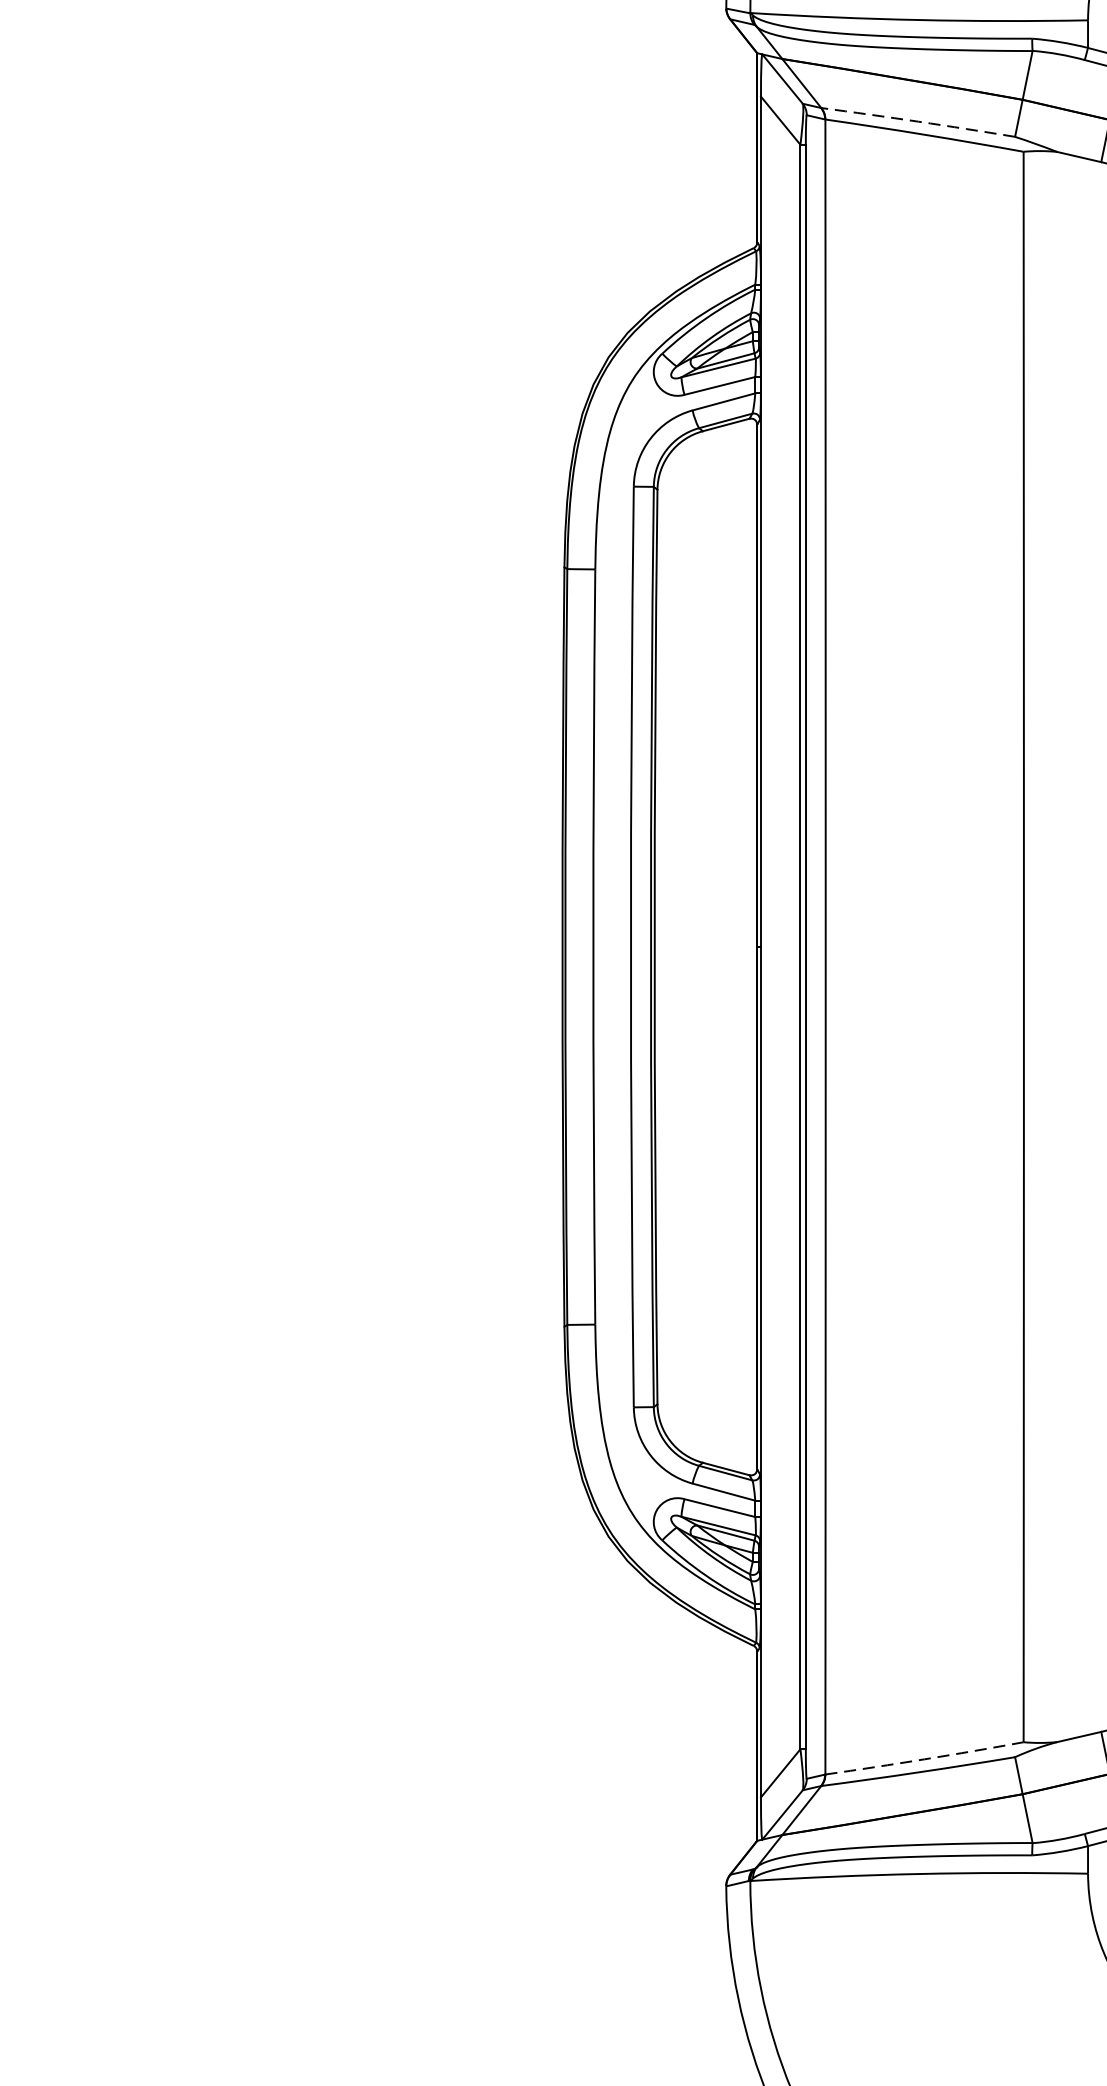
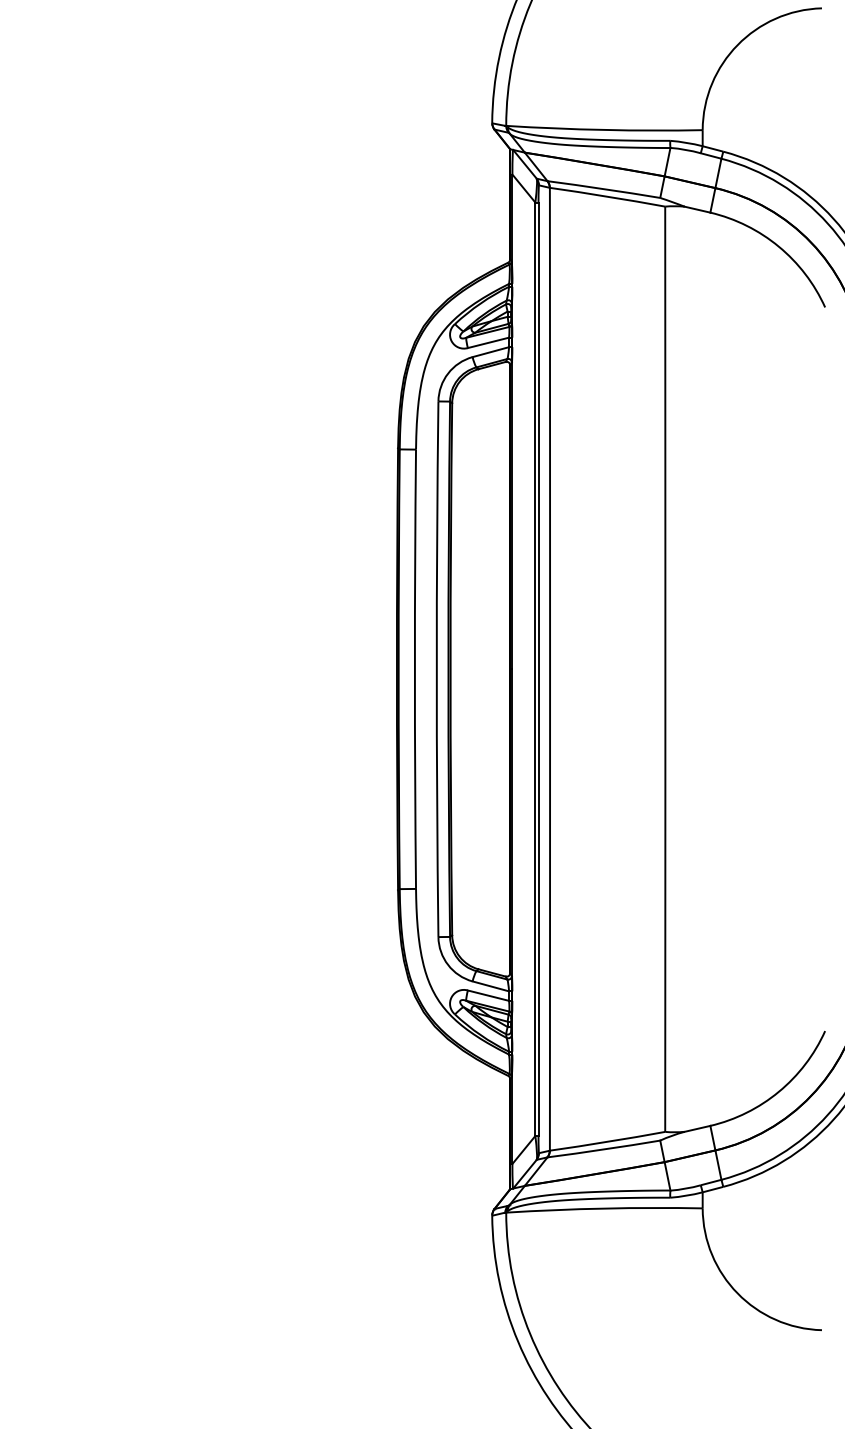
arc: (917, 122) -> (603, 189), dashed -> solid
arc: (924, 1758) -> (607, 1141), dashed -> solid

